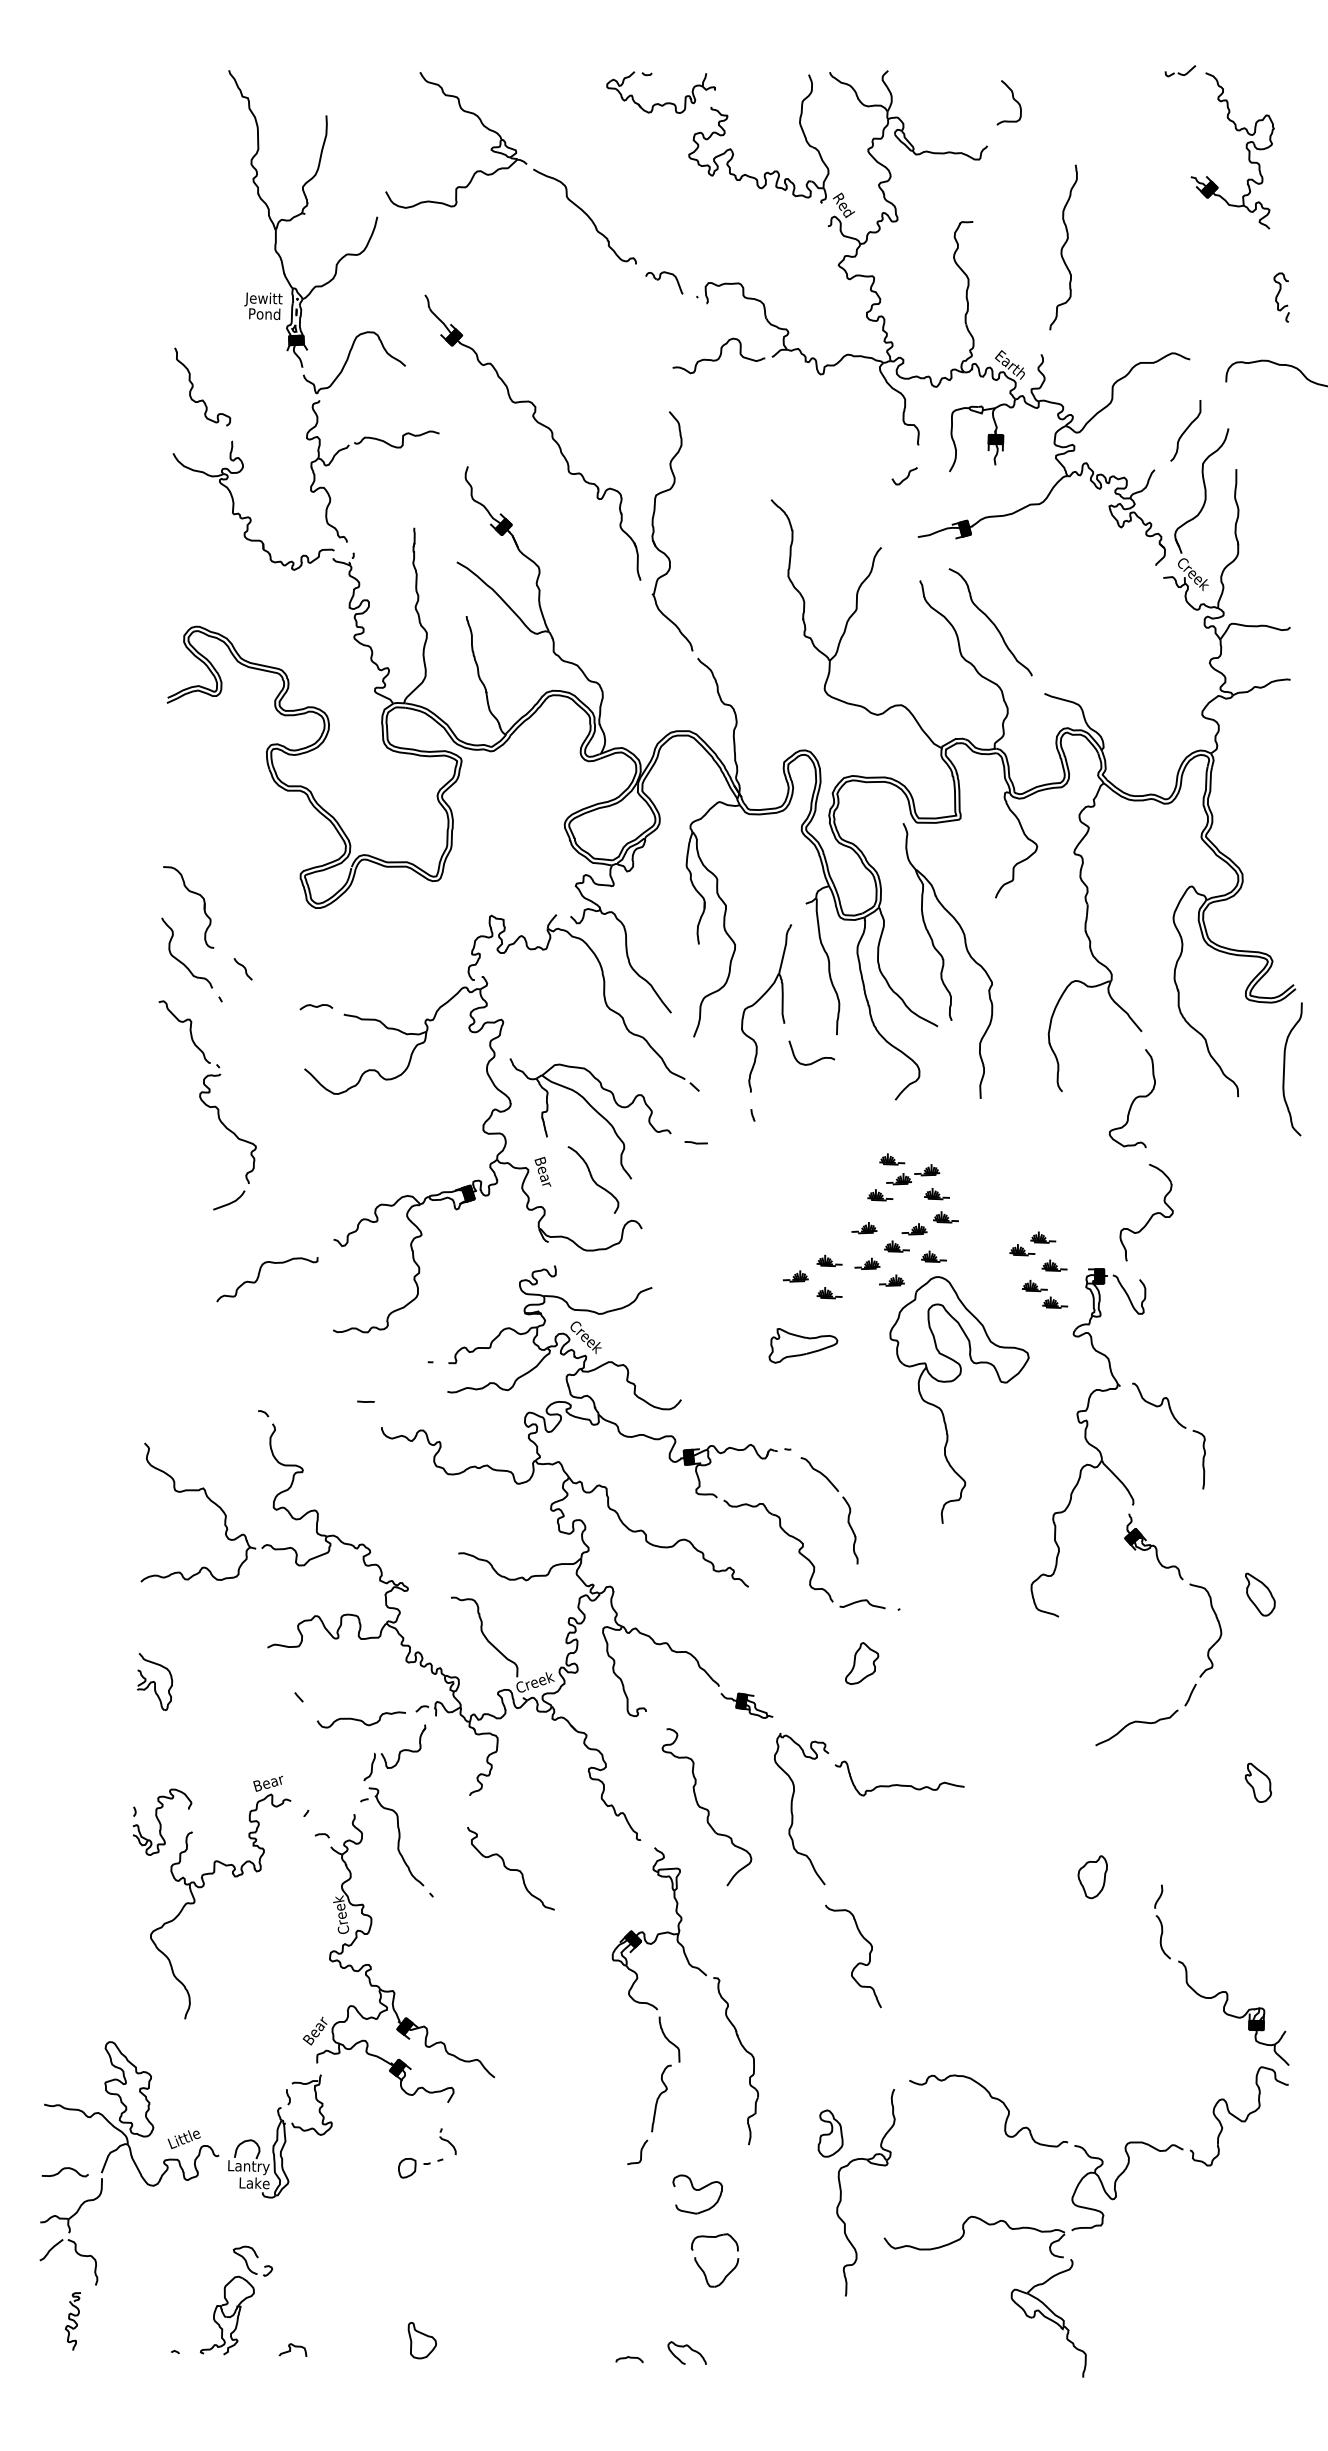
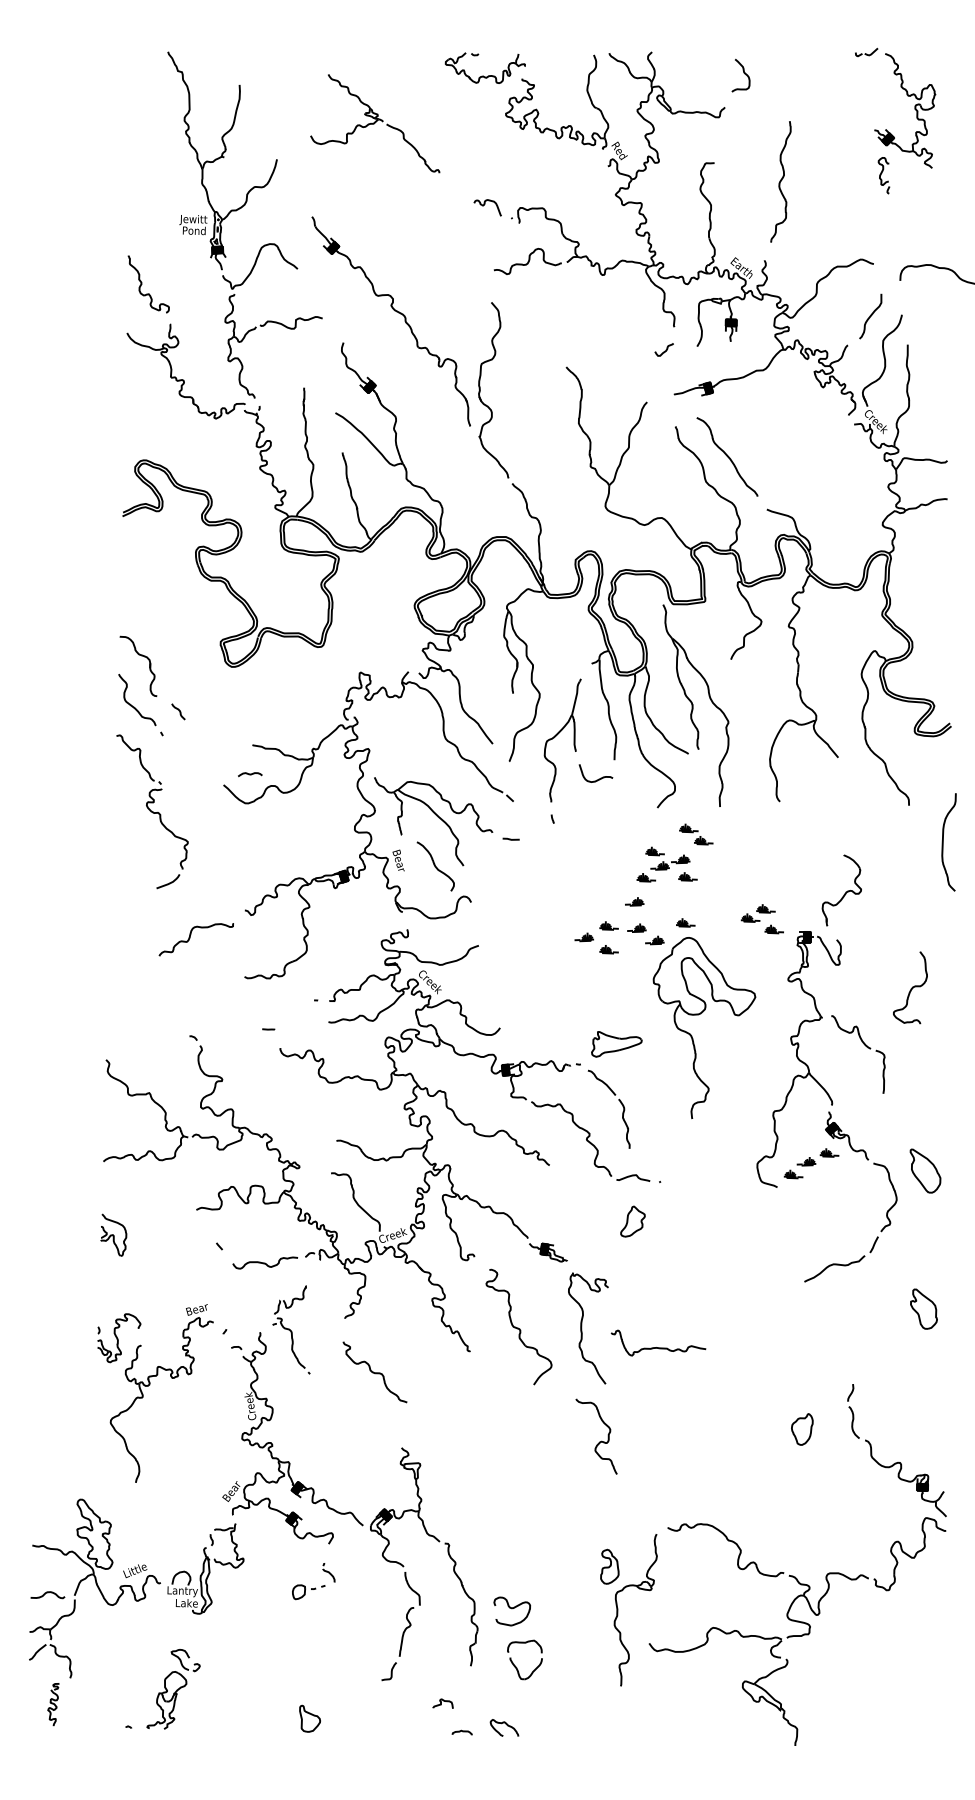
part: (510, 167) -> (374, 123), size x0.7
part: (1280, 297) -> (883, 175), moved
curve: (316, 1006) -> (250, 774), moved
curve: (1285, 1069) -> (943, 842), moved
curve: (1133, 1098) -> (911, 987), moved
part: (921, 1231) -> (811, 1163), moved
part: (1045, 1294) -> (696, 834), moved
part: (802, 1346) -> (616, 1044), moved
part: (1259, 1593) -> (924, 1170), size x1.4
part: (1257, 1783) -> (923, 1309), size x1.4
curve: (899, 1784) -> (658, 1347), moved
part: (397, 1810) -> (291, 1329), size x0.7
part: (1092, 1877) -> (802, 1429), moved
curve: (857, 1962) -> (599, 1441), moved
part: (661, 2017) -> (406, 1572), moved
curve: (290, 2349) -> (441, 1703), moved

